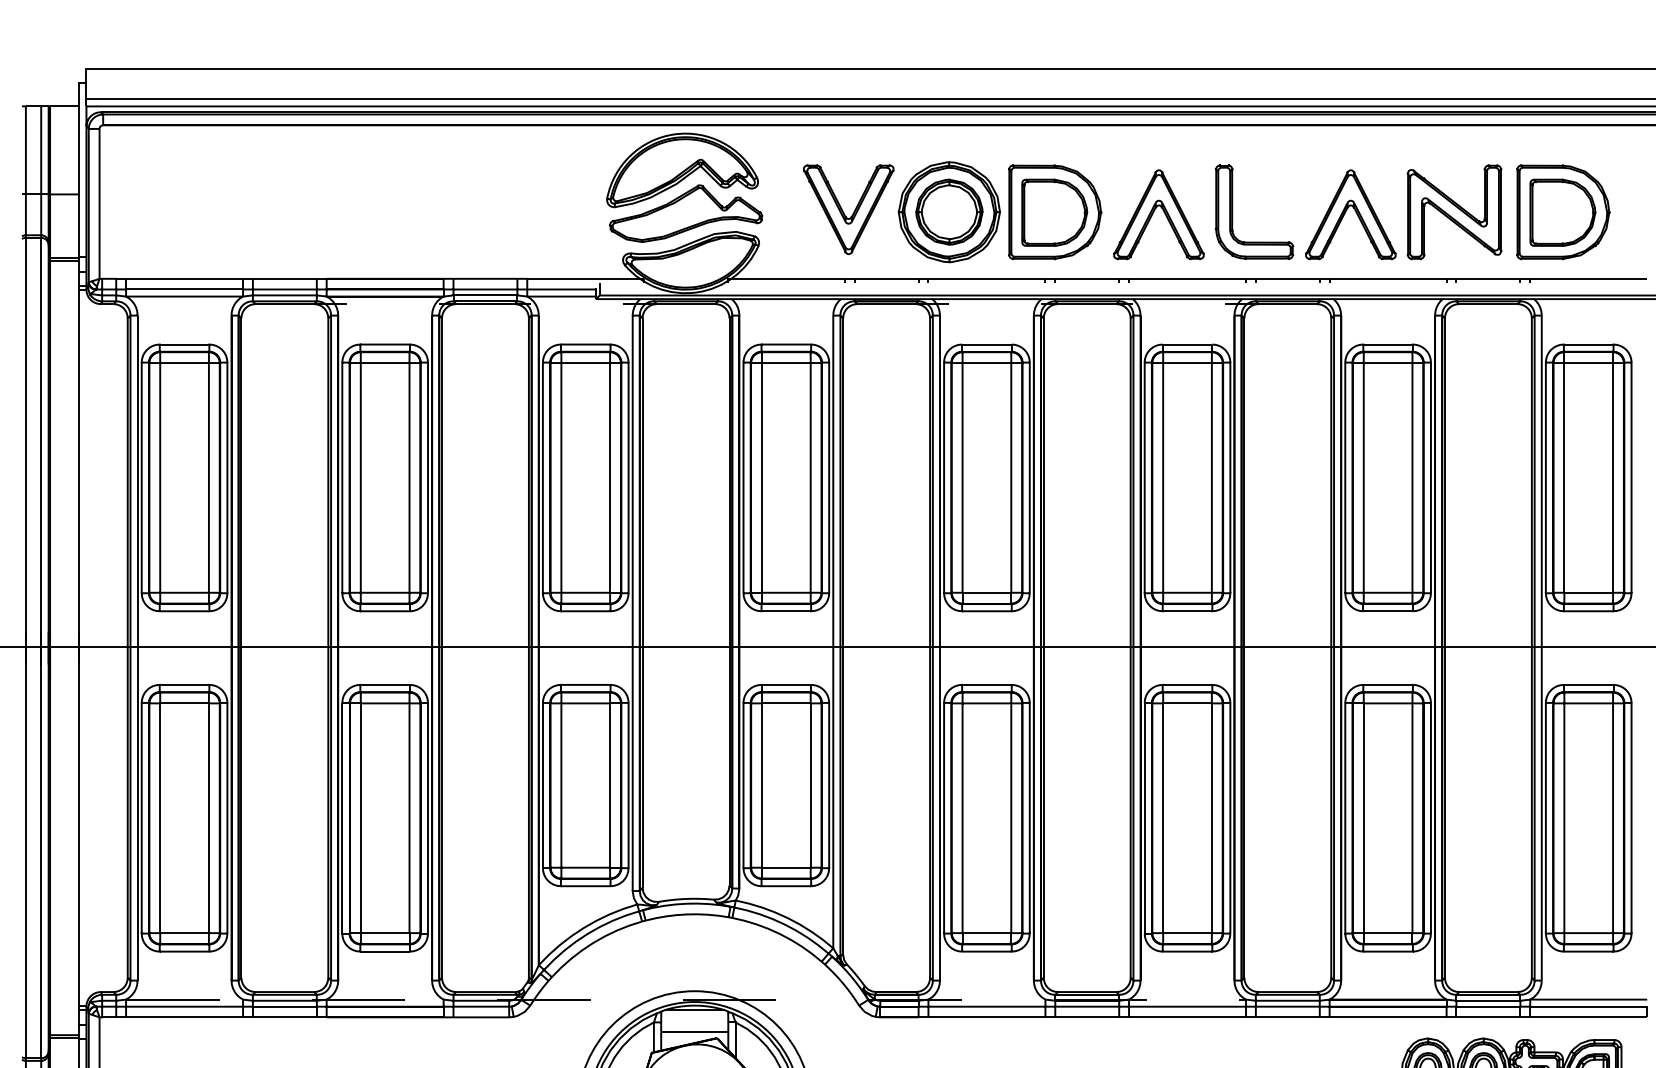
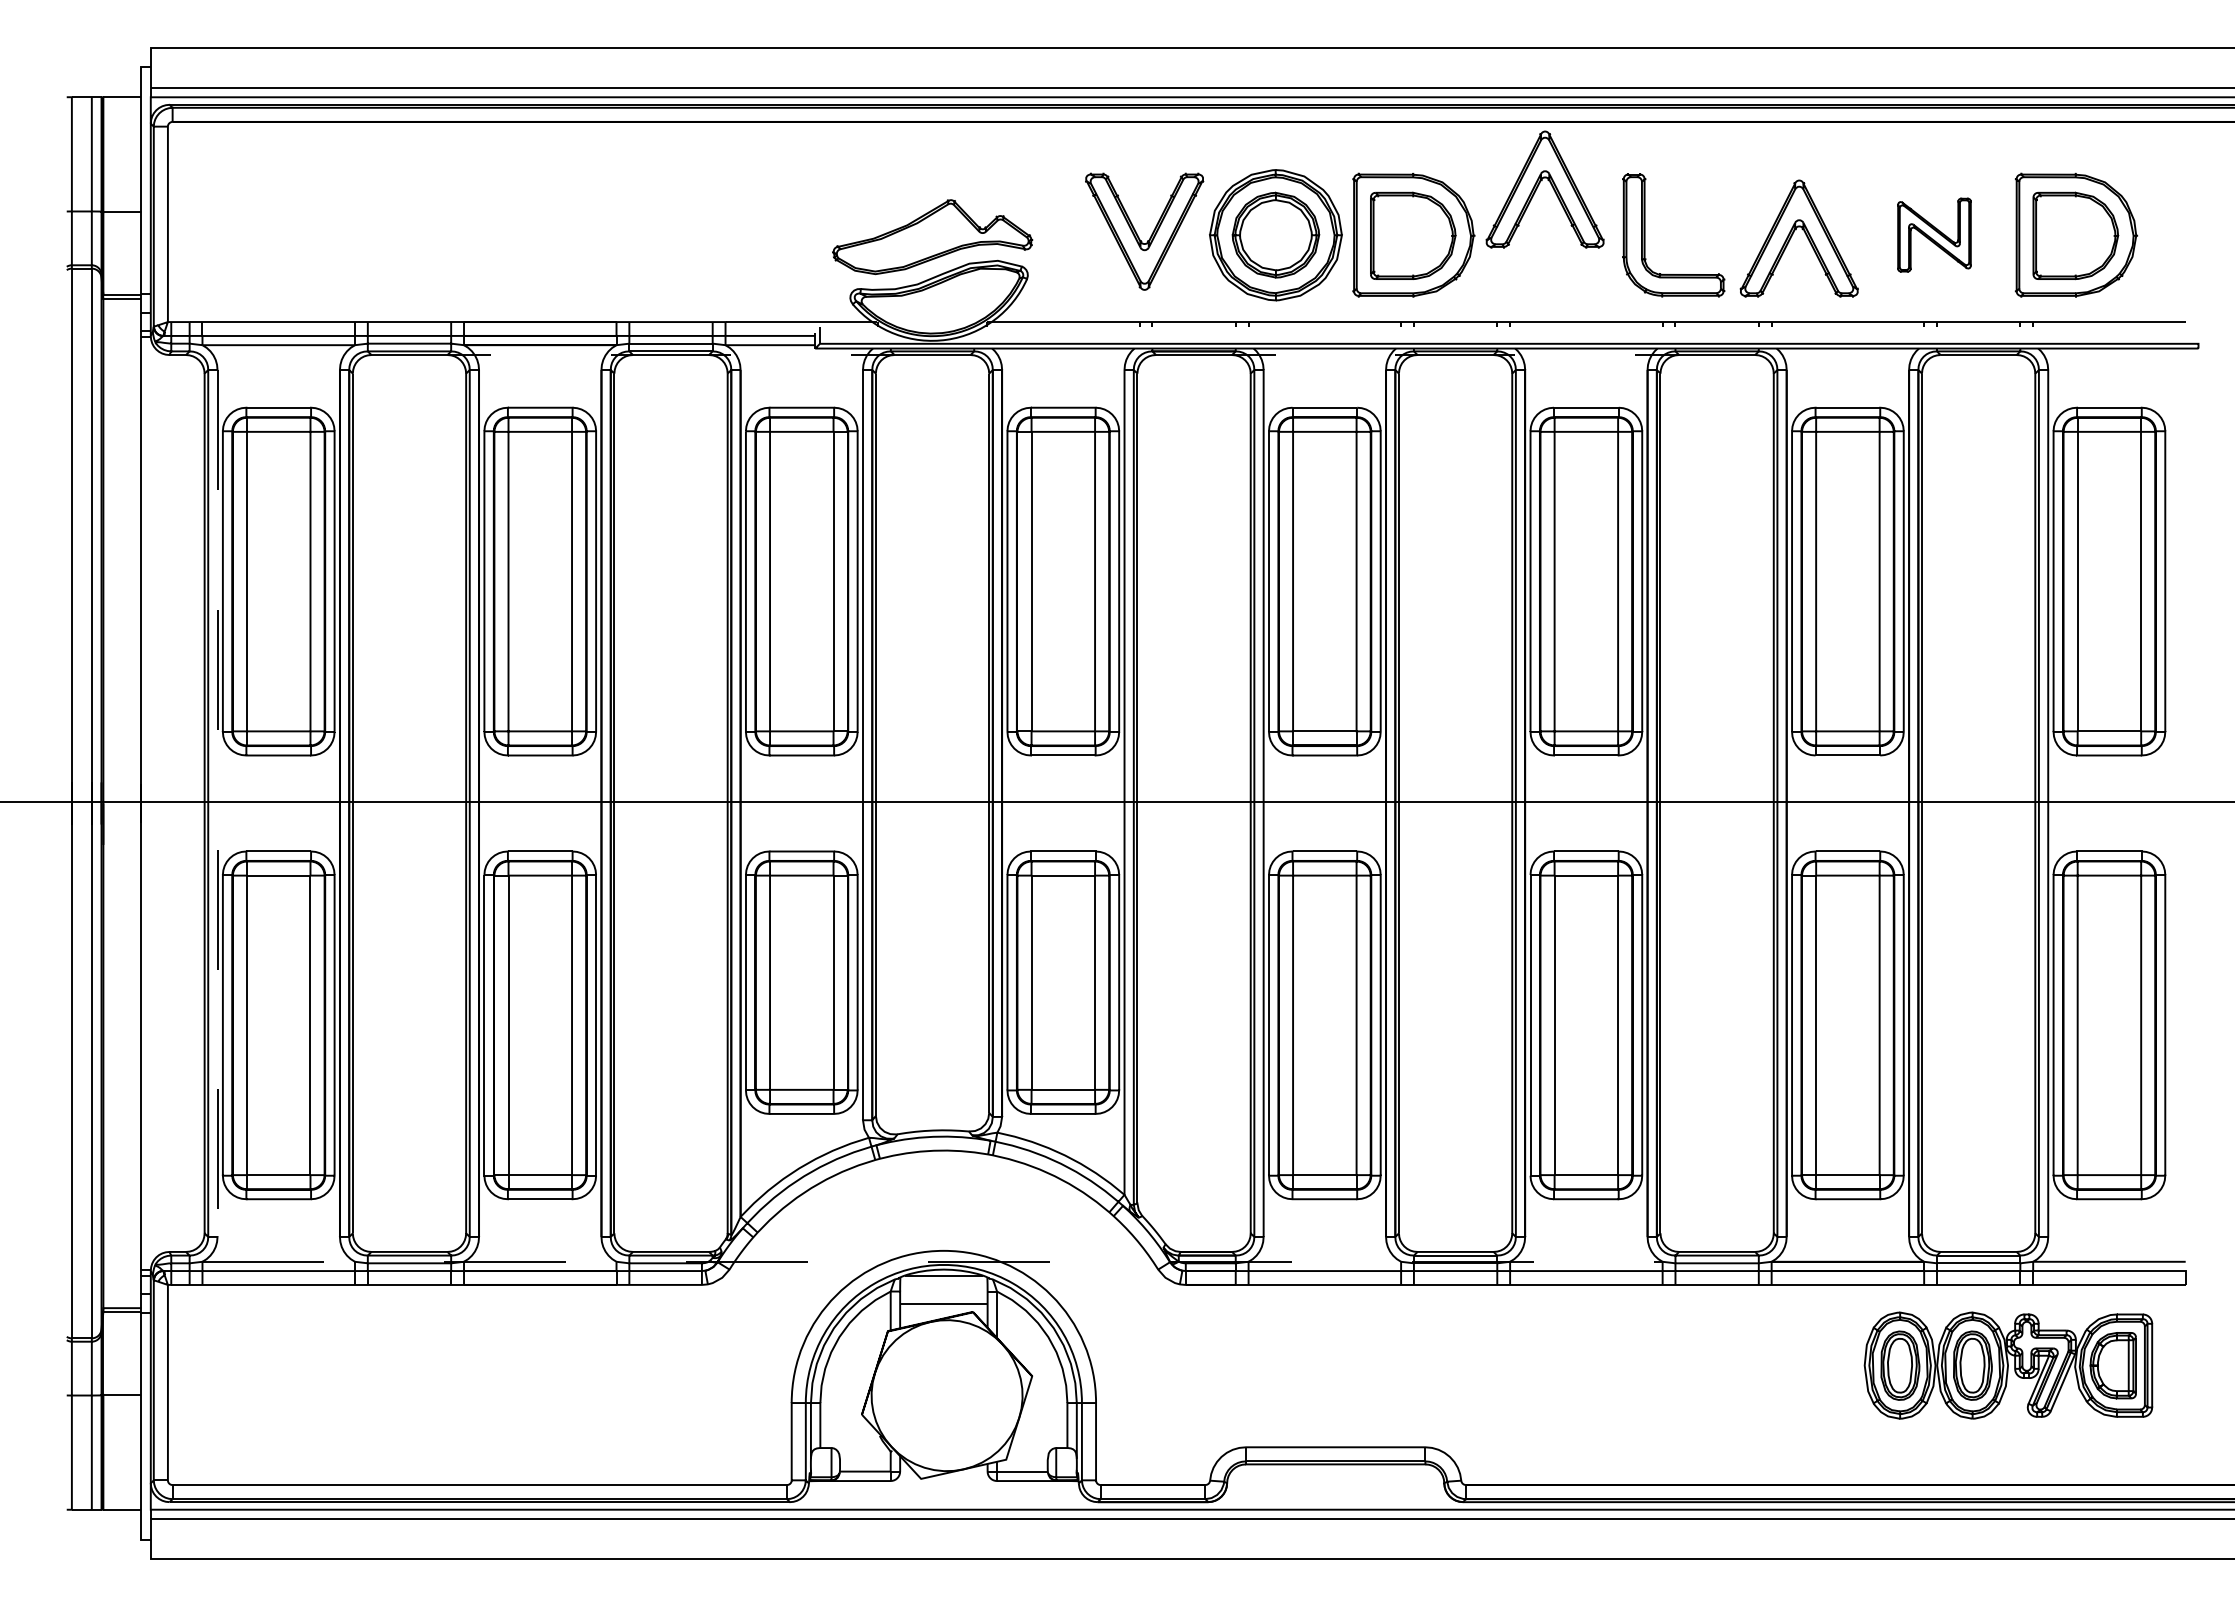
part: (682, 170) -> (927, 180), removed
part: (1454, 211) -> (1934, 234), size x0.6
part: (1153, 213) -> (1538, 187), moved
line: (137, 648) -> (217, 803), solid -> dashed

